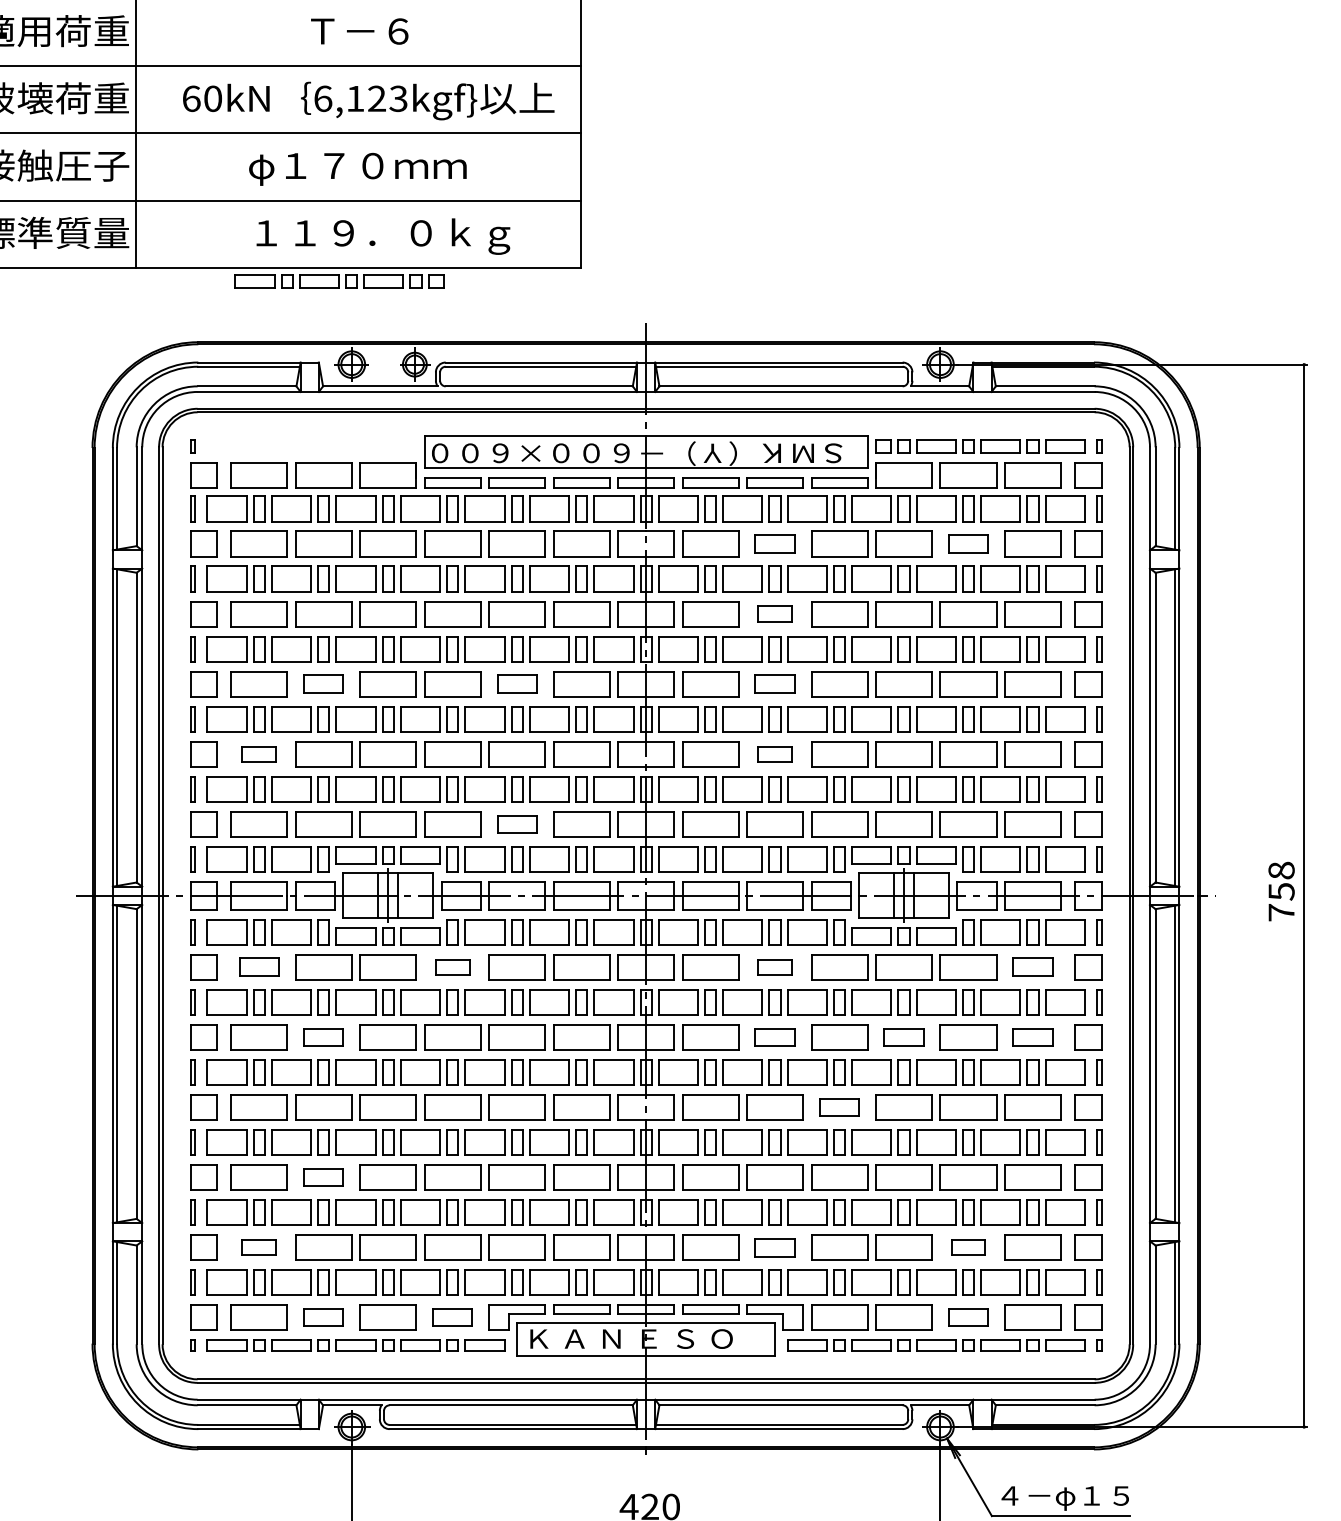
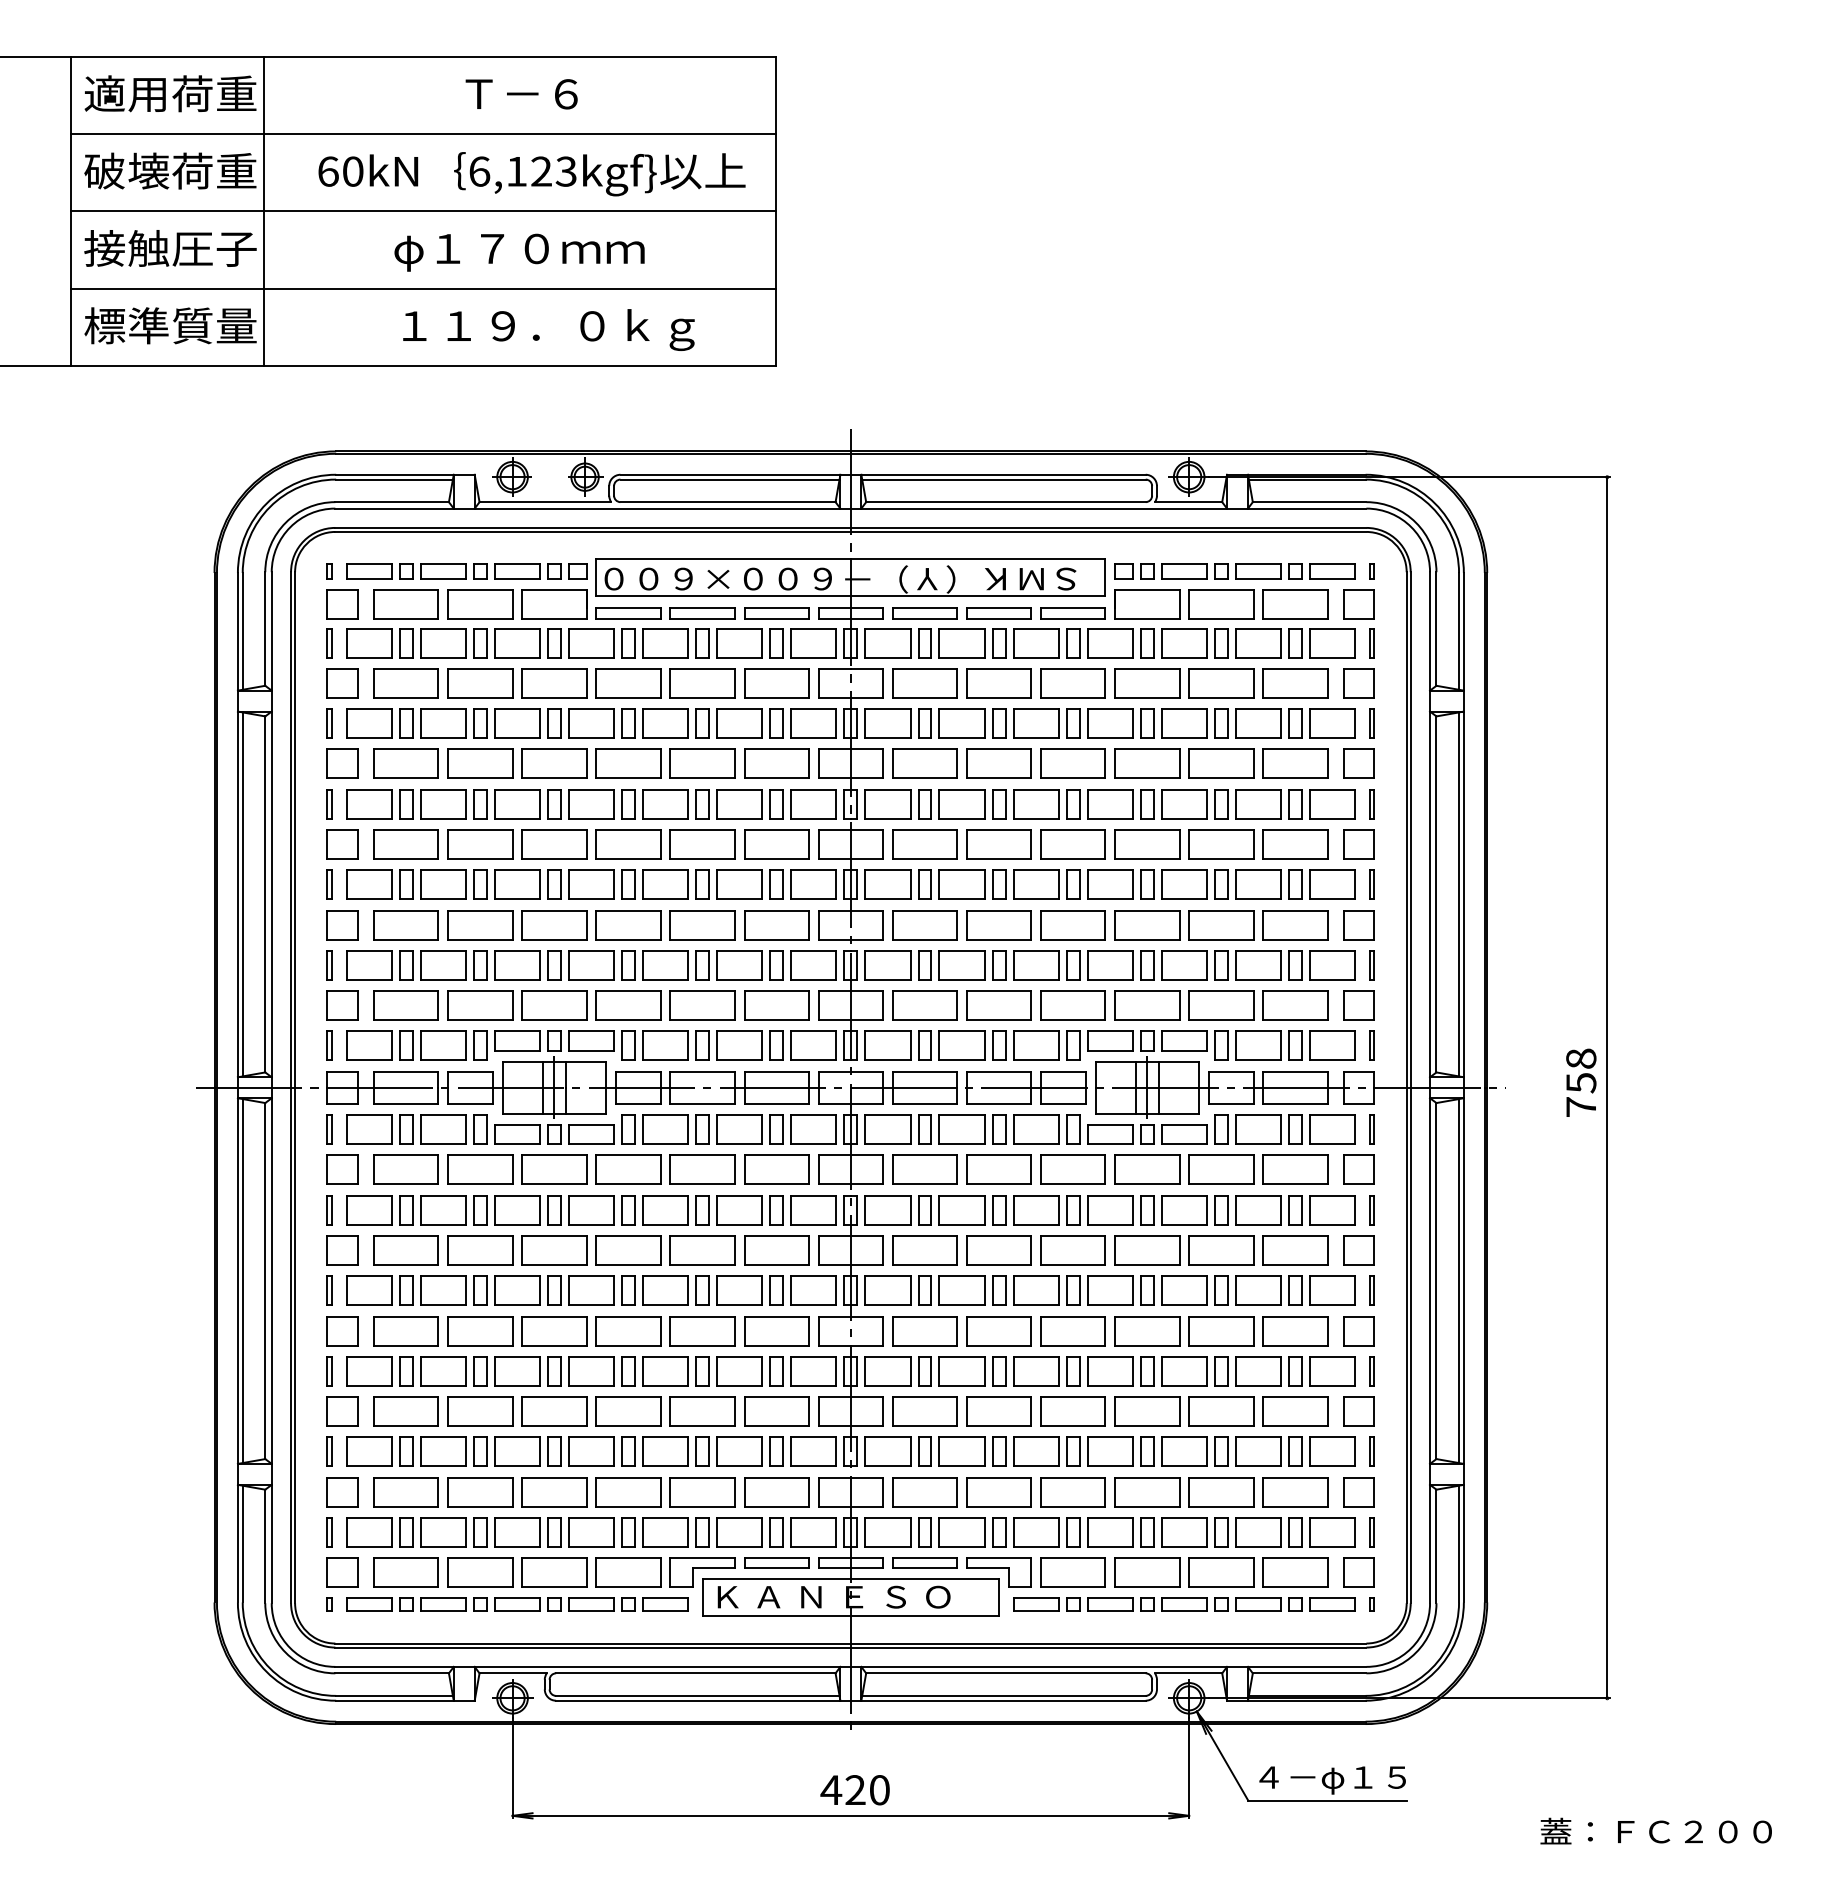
part: (339, 281) -> (466, 571), moved
part: (774, 544) -> (998, 683), size x1.43
part: (968, 544) -> (1221, 683), size x1.43
part: (774, 613) -> (998, 763), size x1.67
part: (323, 684) -> (480, 844), size x1.43
part: (517, 684) -> (702, 844), size x1.43
part: (774, 684) -> (998, 844), size x1.43
part: (258, 754) -> (405, 925), size x1.67
part: (774, 754) -> (998, 925), size x1.67
part: (517, 824) -> (702, 1005), size x1.43
part: (258, 966) -> (405, 1169), size x1.43
part: (452, 966) -> (628, 1169), size x1.67
part: (774, 966) -> (998, 1169), size x1.67
part: (1032, 966) -> (1295, 1169), size x1.43
part: (323, 1037) -> (480, 1250), size x1.43
part: (774, 1037) -> (998, 1250), size x1.43
part: (904, 1037) -> (1147, 1250), size x1.43
part: (1032, 1037) -> (1295, 1250), size x1.43
part: (838, 1107) -> (1072, 1331), size x1.43
part: (323, 1177) -> (480, 1411), size x1.43
part: (258, 1247) -> (405, 1492), size x1.67
part: (774, 1247) -> (998, 1492), size x1.43
part: (968, 1247) -> (1221, 1492), size x1.67
part: (323, 1317) -> (480, 1572), size x1.43
part: (452, 1317) -> (628, 1572), size x1.43
part: (968, 1317) -> (1221, 1572), size x1.43

